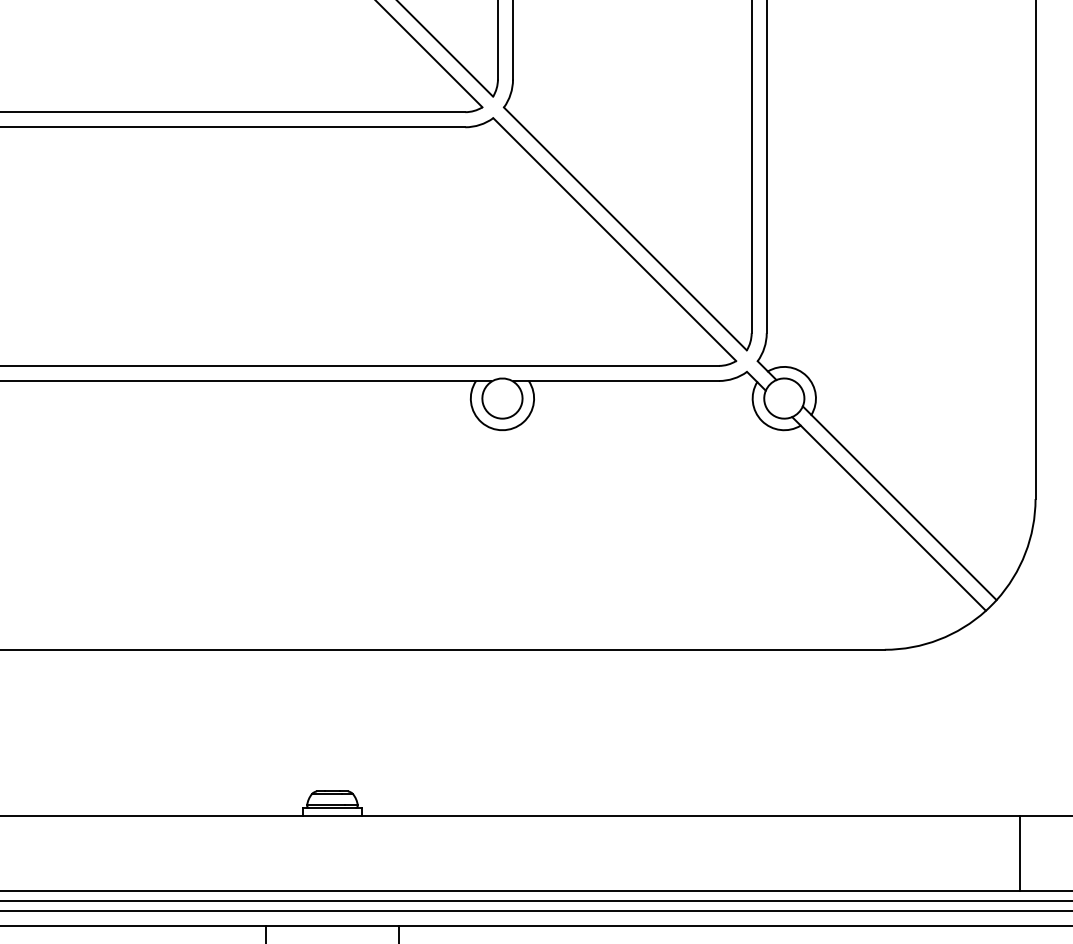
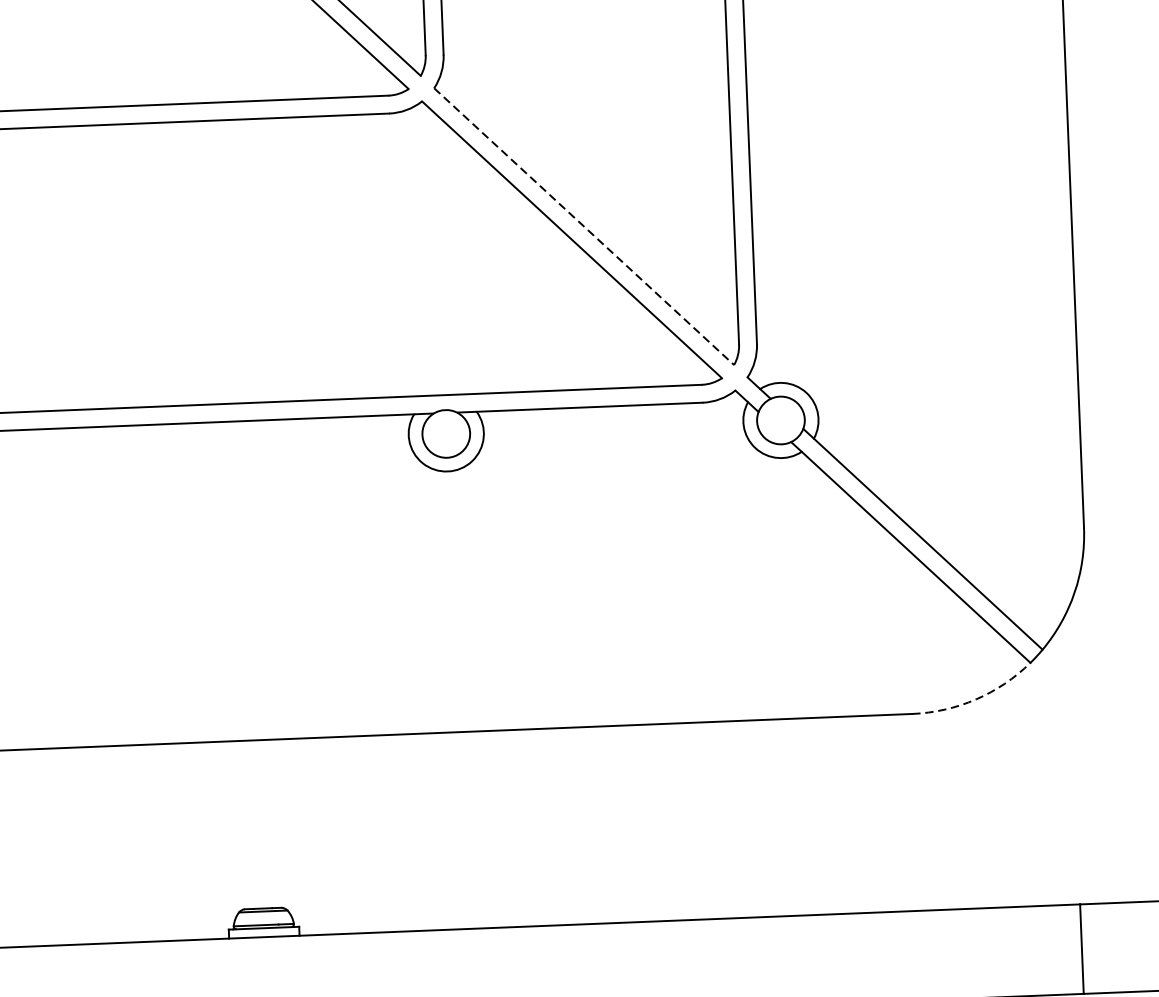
line: (625, 228) -> (584, 226), solid -> dashed
arc: (938, 639) -> (975, 699), solid -> dashed

